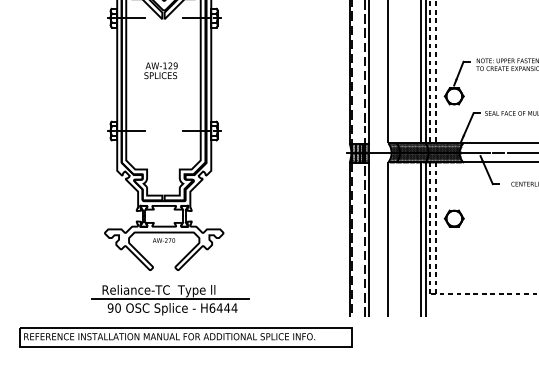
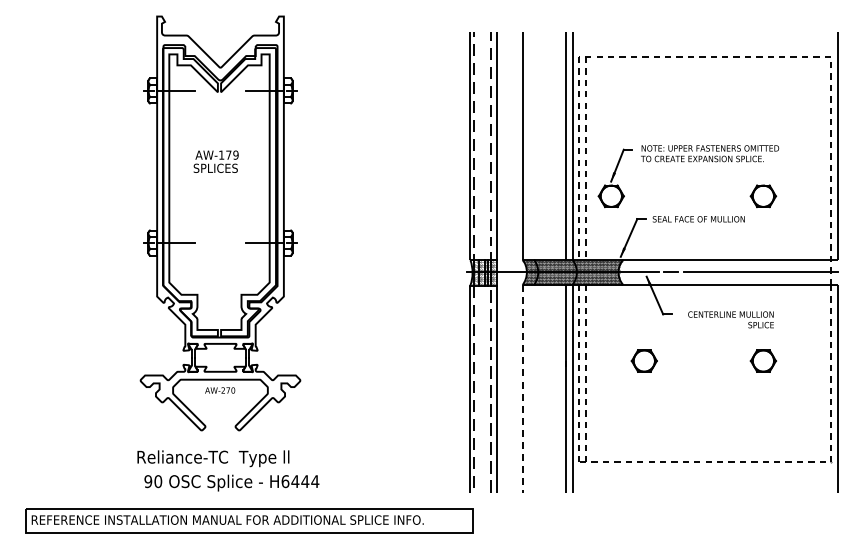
text: (170, 65) -> (228, 154), AW-129 -> AW-179
part: (453, 218) -> (643, 360), moved
line: (388, 239) -> (522, 389), solid -> dashed
line: (170, 299) -> (228, 469), removed

